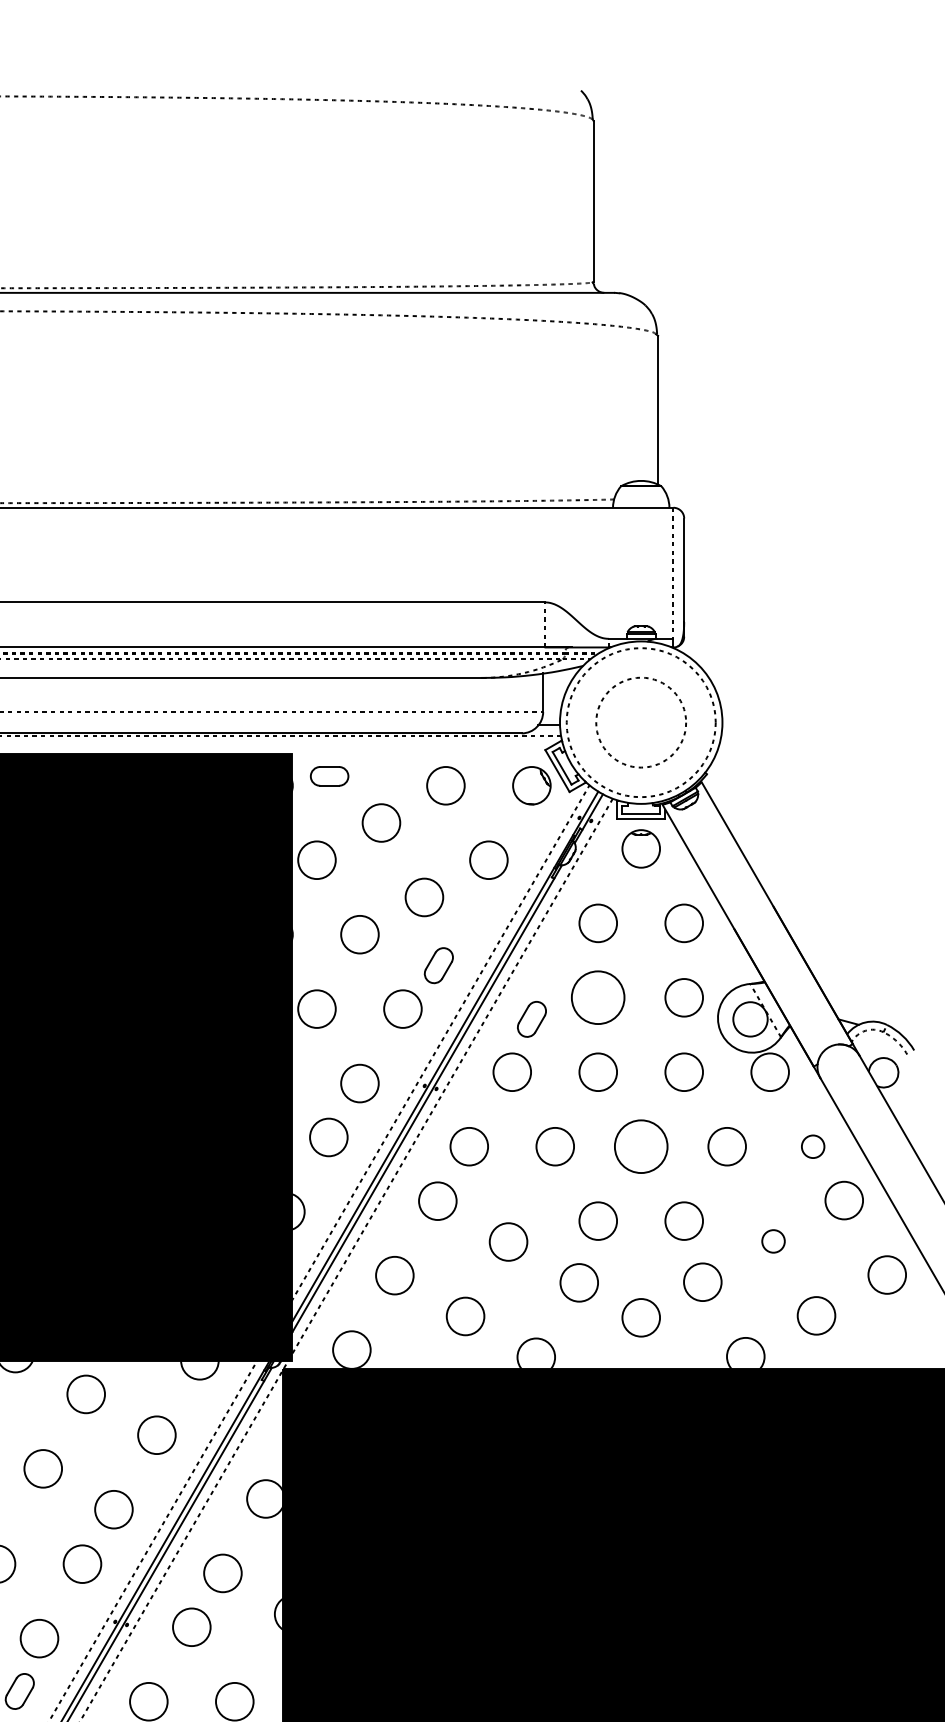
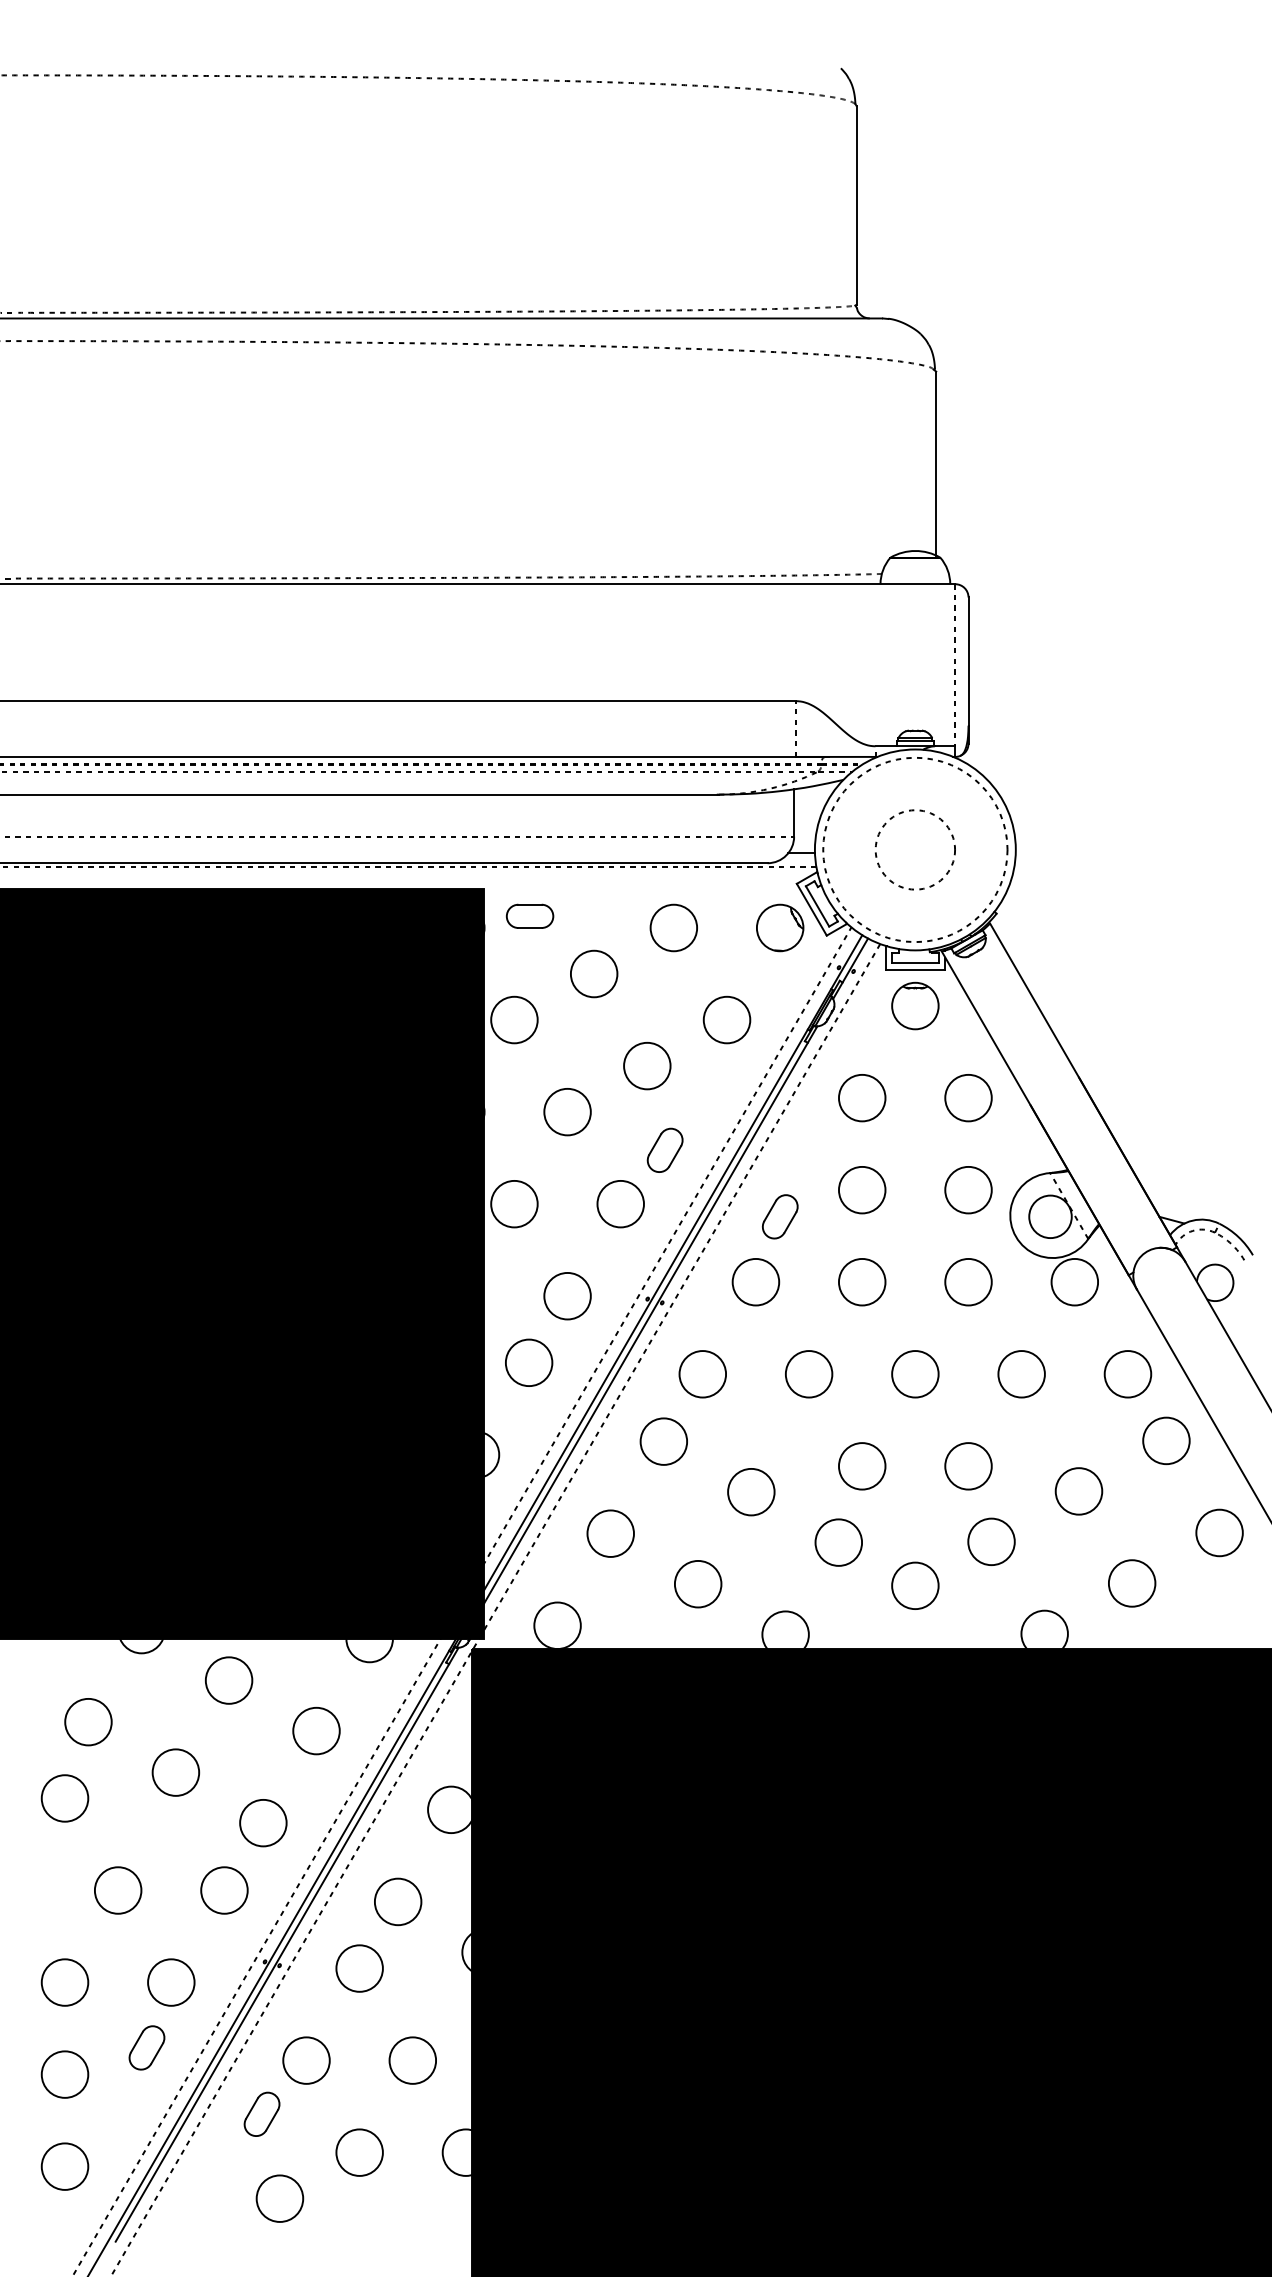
circle: (641, 722) -> (915, 849), size x0.71
circle: (598, 998) -> (862, 1190), size x0.71
circle: (641, 1146) -> (915, 1374), size x0.71
circle: (812, 1146) -> (1127, 1374), size x1.67
circle: (773, 1241) -> (1078, 1491), size x1.67

